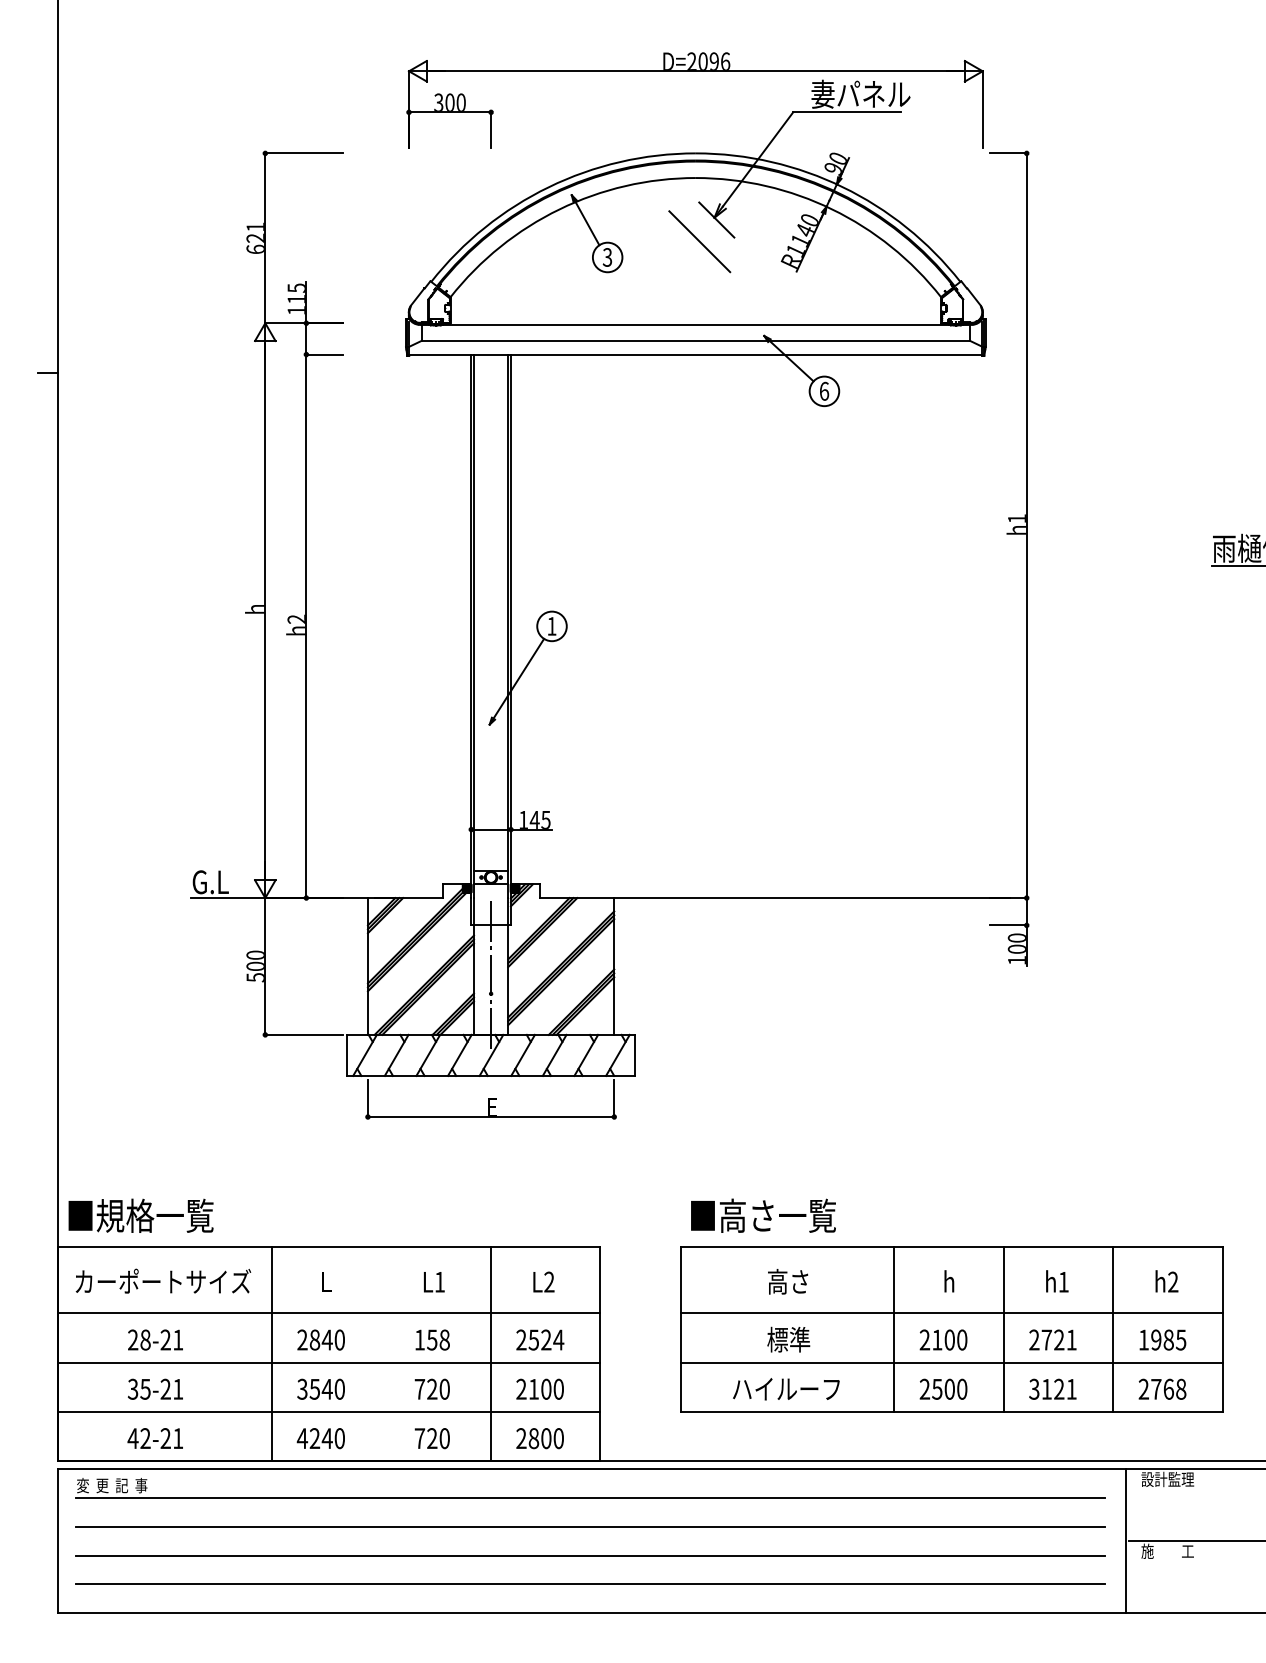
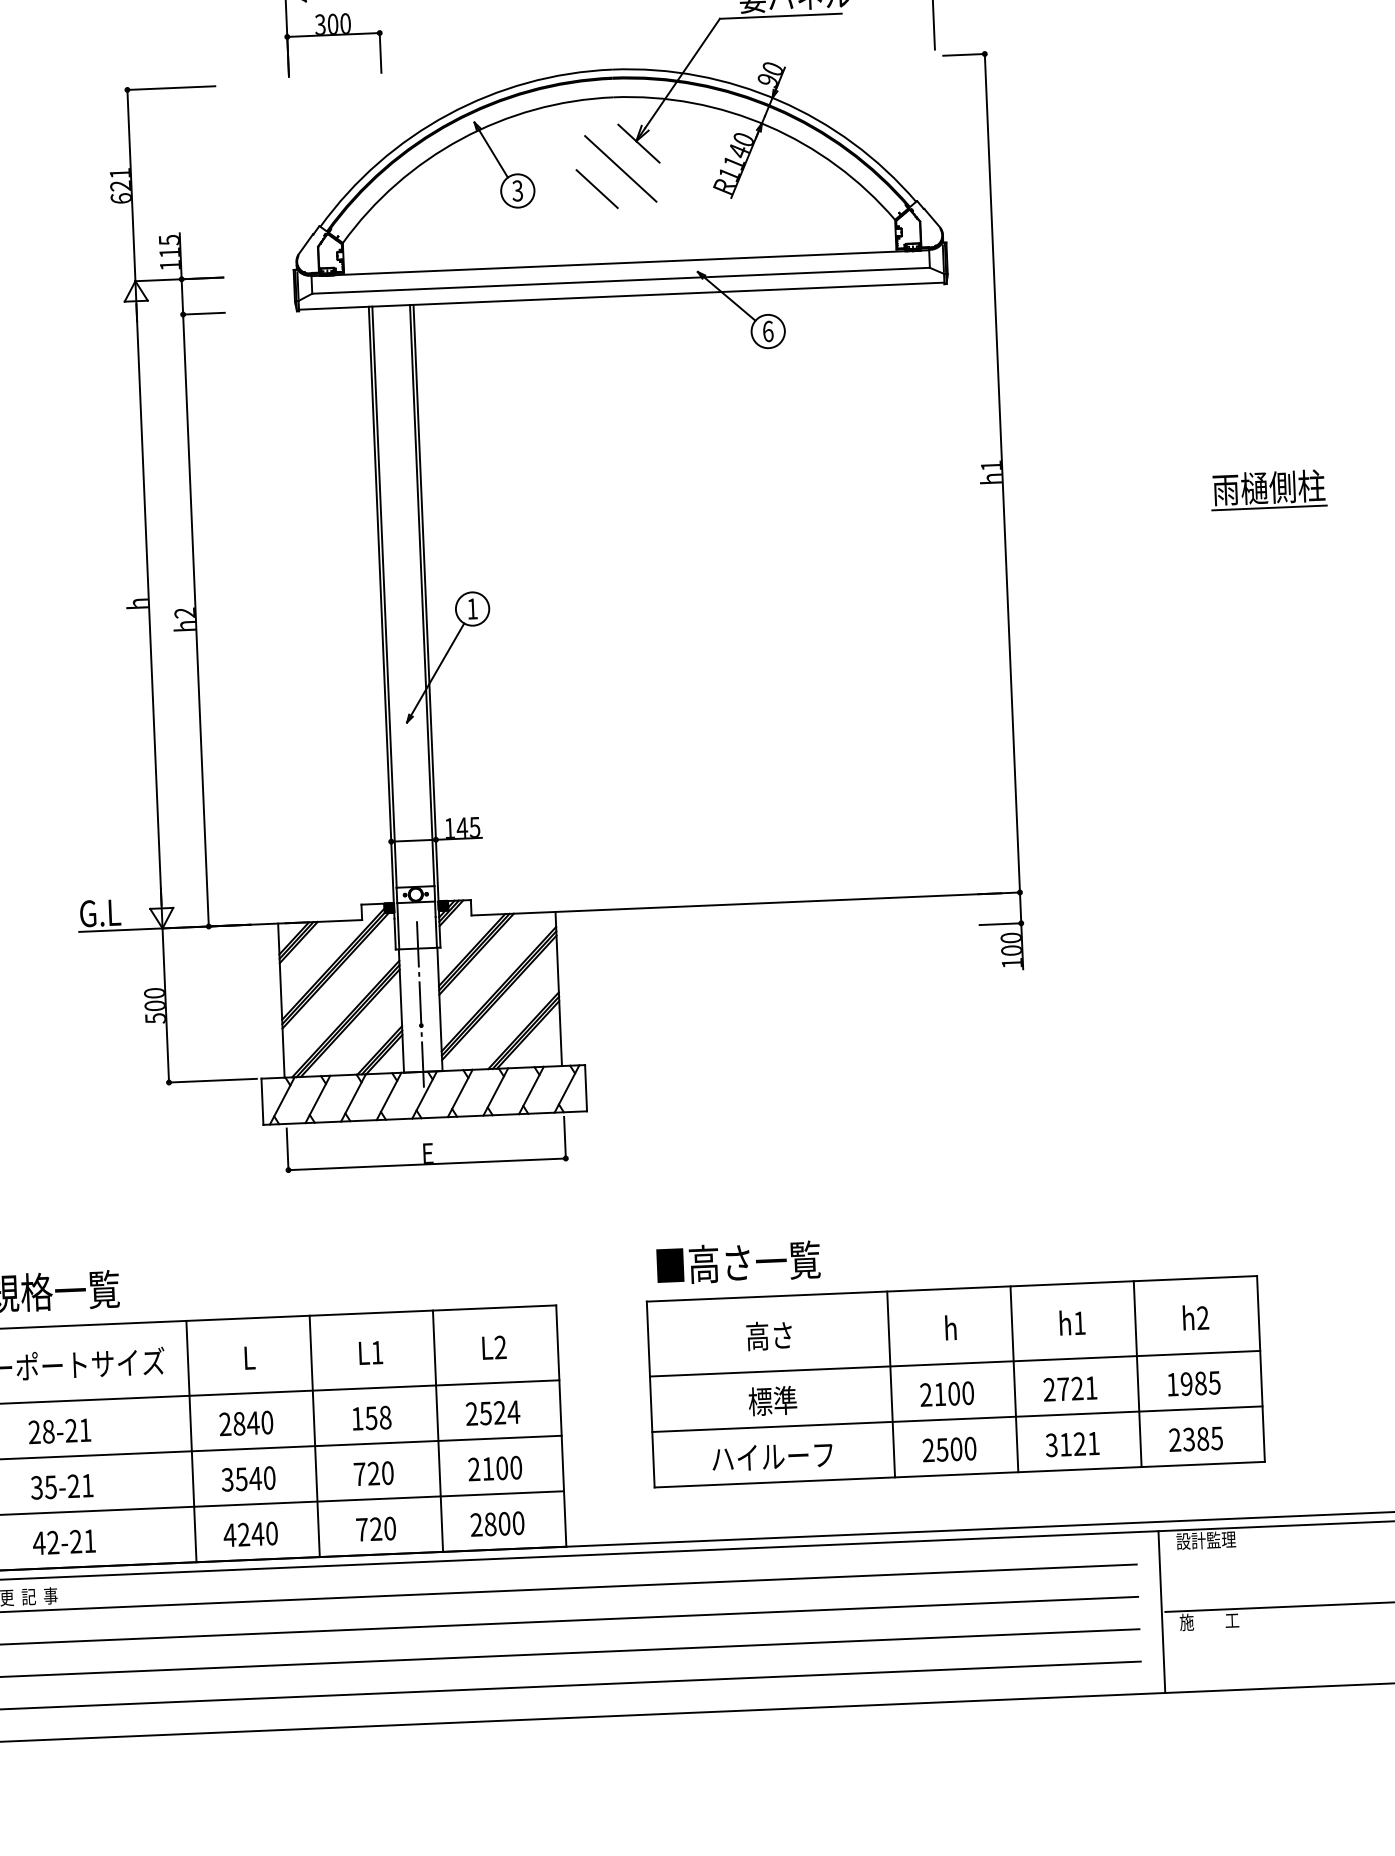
line: (677, 258) -> (596, 188), added
line: (381, 1353) -> (314, 1435), added
text: (1168, 1388) -> (1202, 1438), 2768 -> 2385

